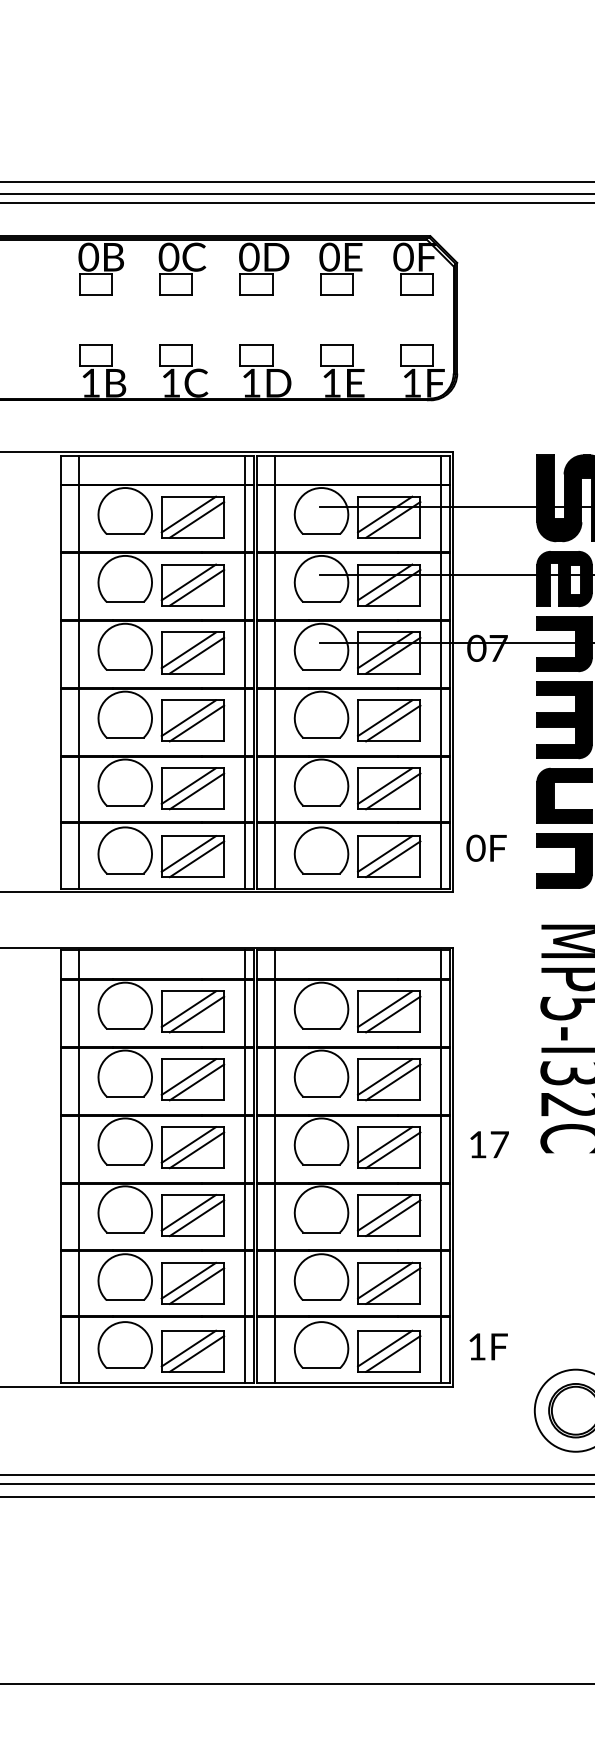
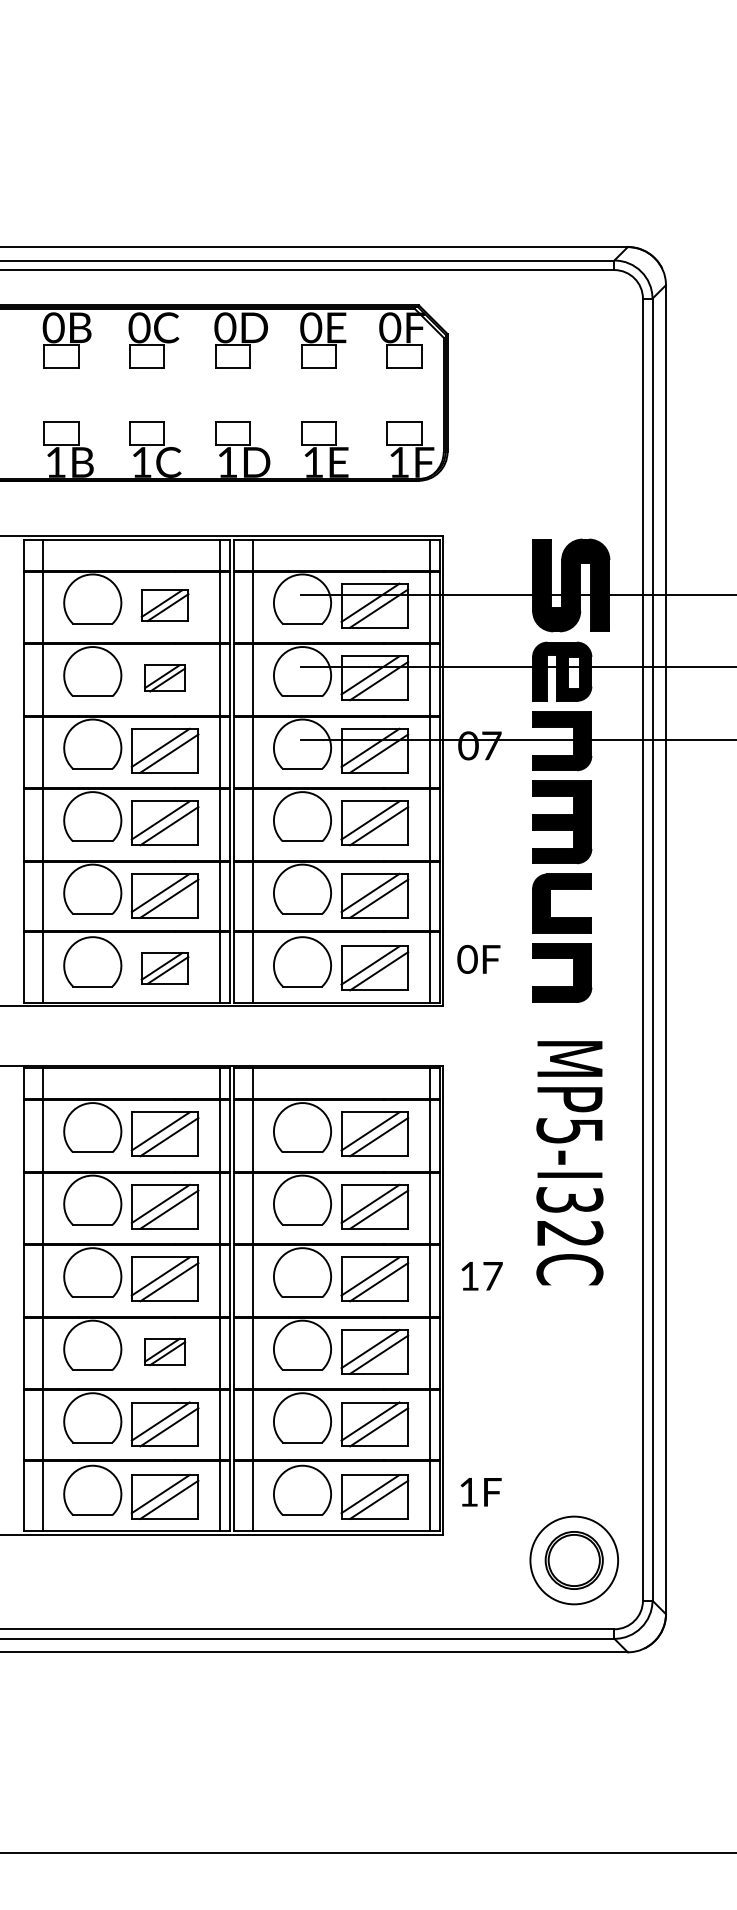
part: (192, 517) -> (164, 605), size x0.7
part: (192, 585) -> (164, 678), size x0.6
part: (192, 856) -> (164, 968), size x0.7
part: (192, 1215) -> (164, 1351), size x0.6

